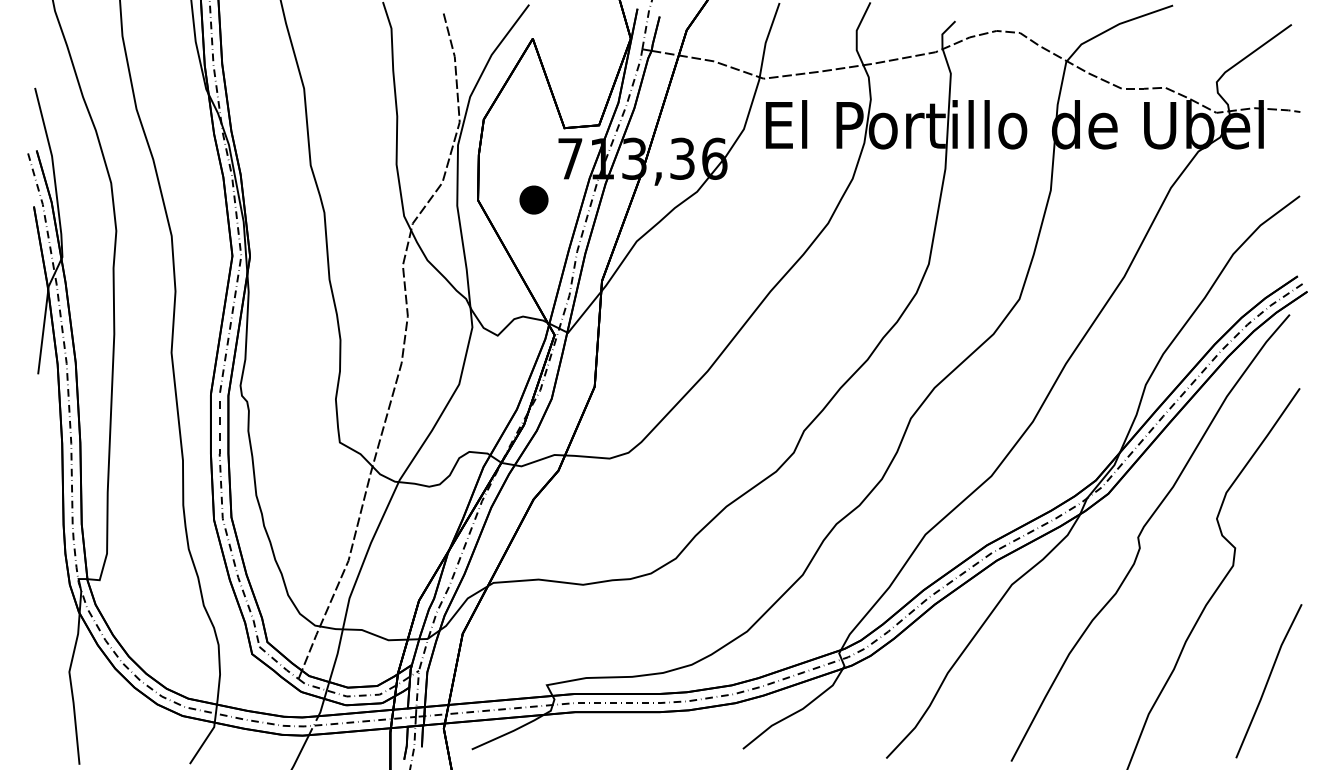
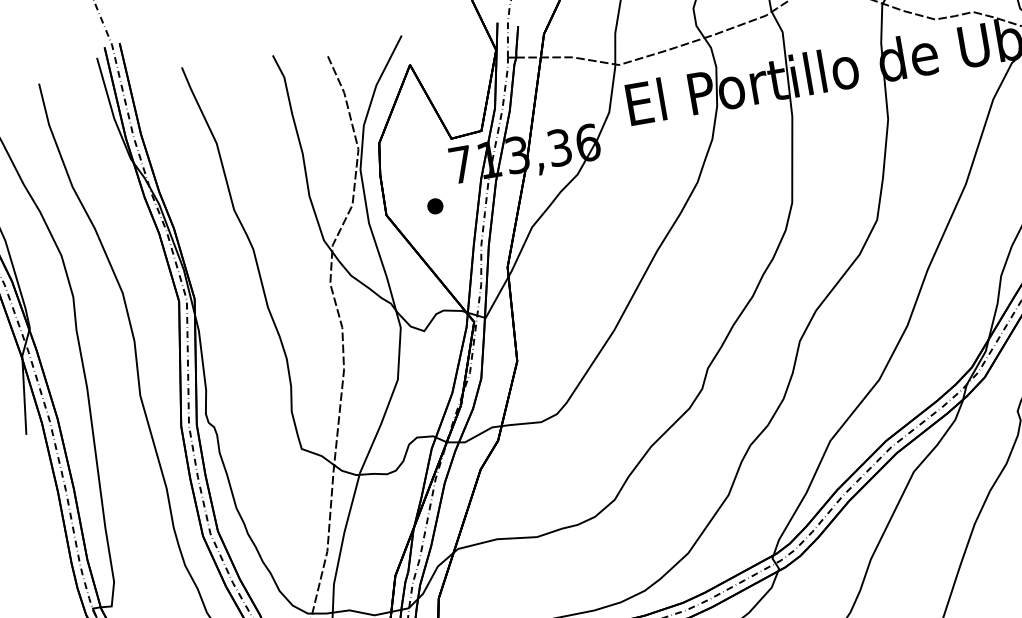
part: (533, 199) -> (435, 206), size x0.62

